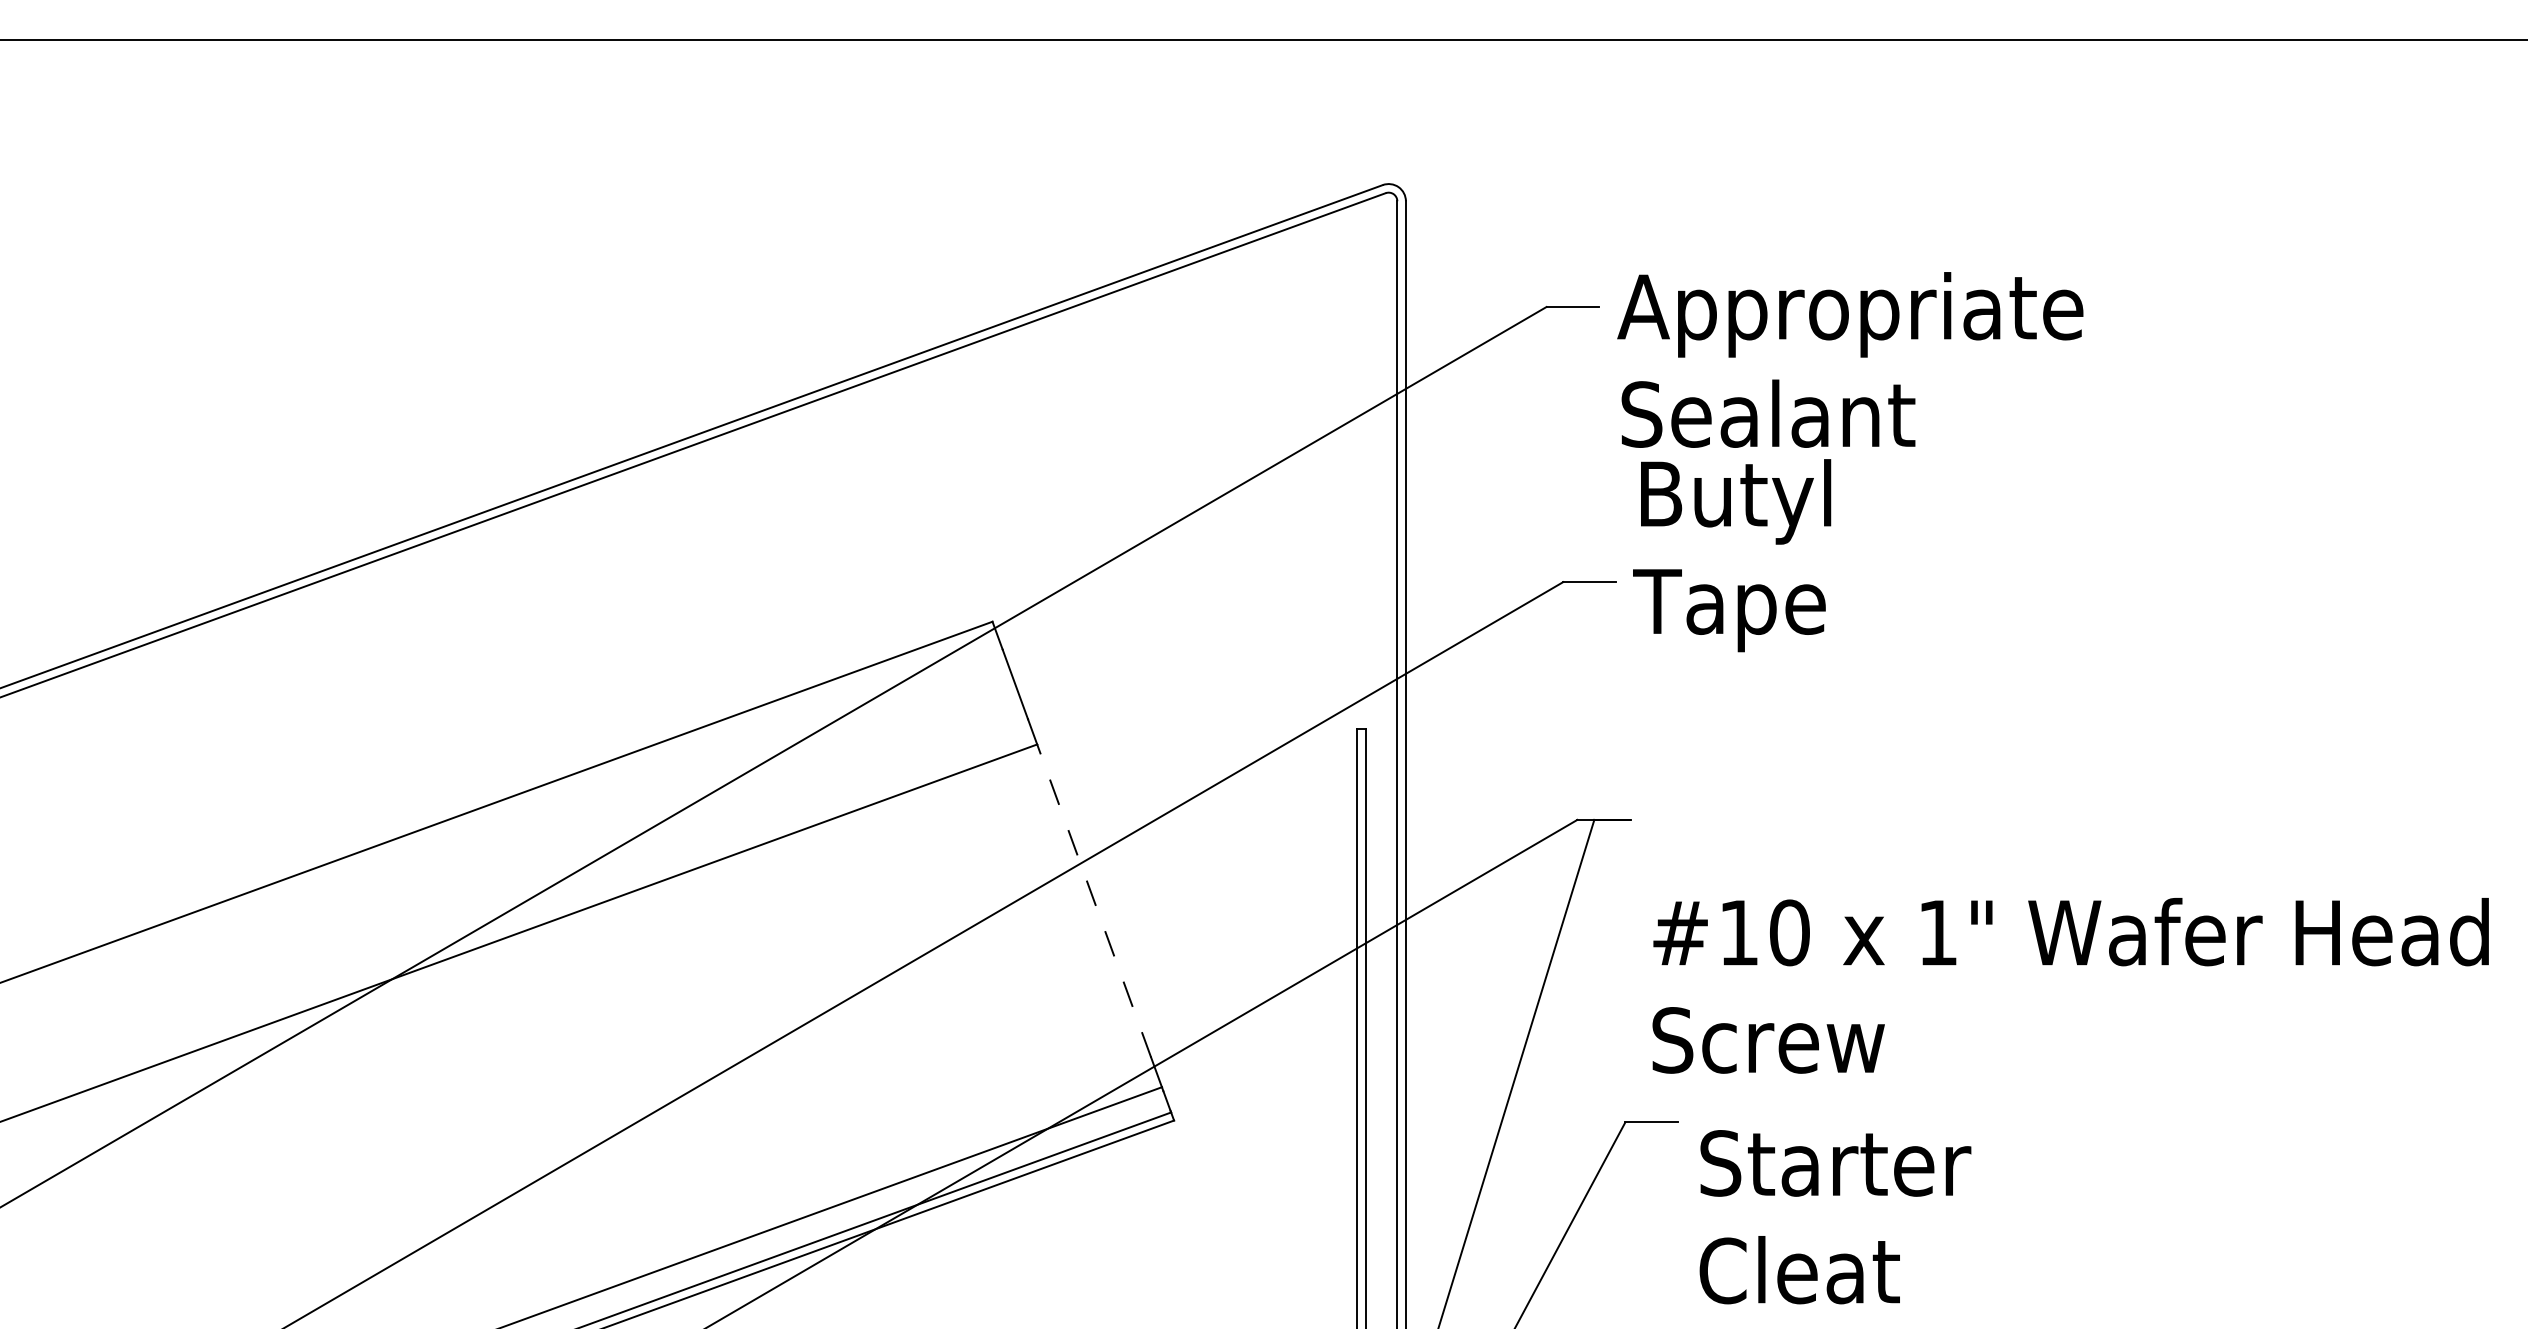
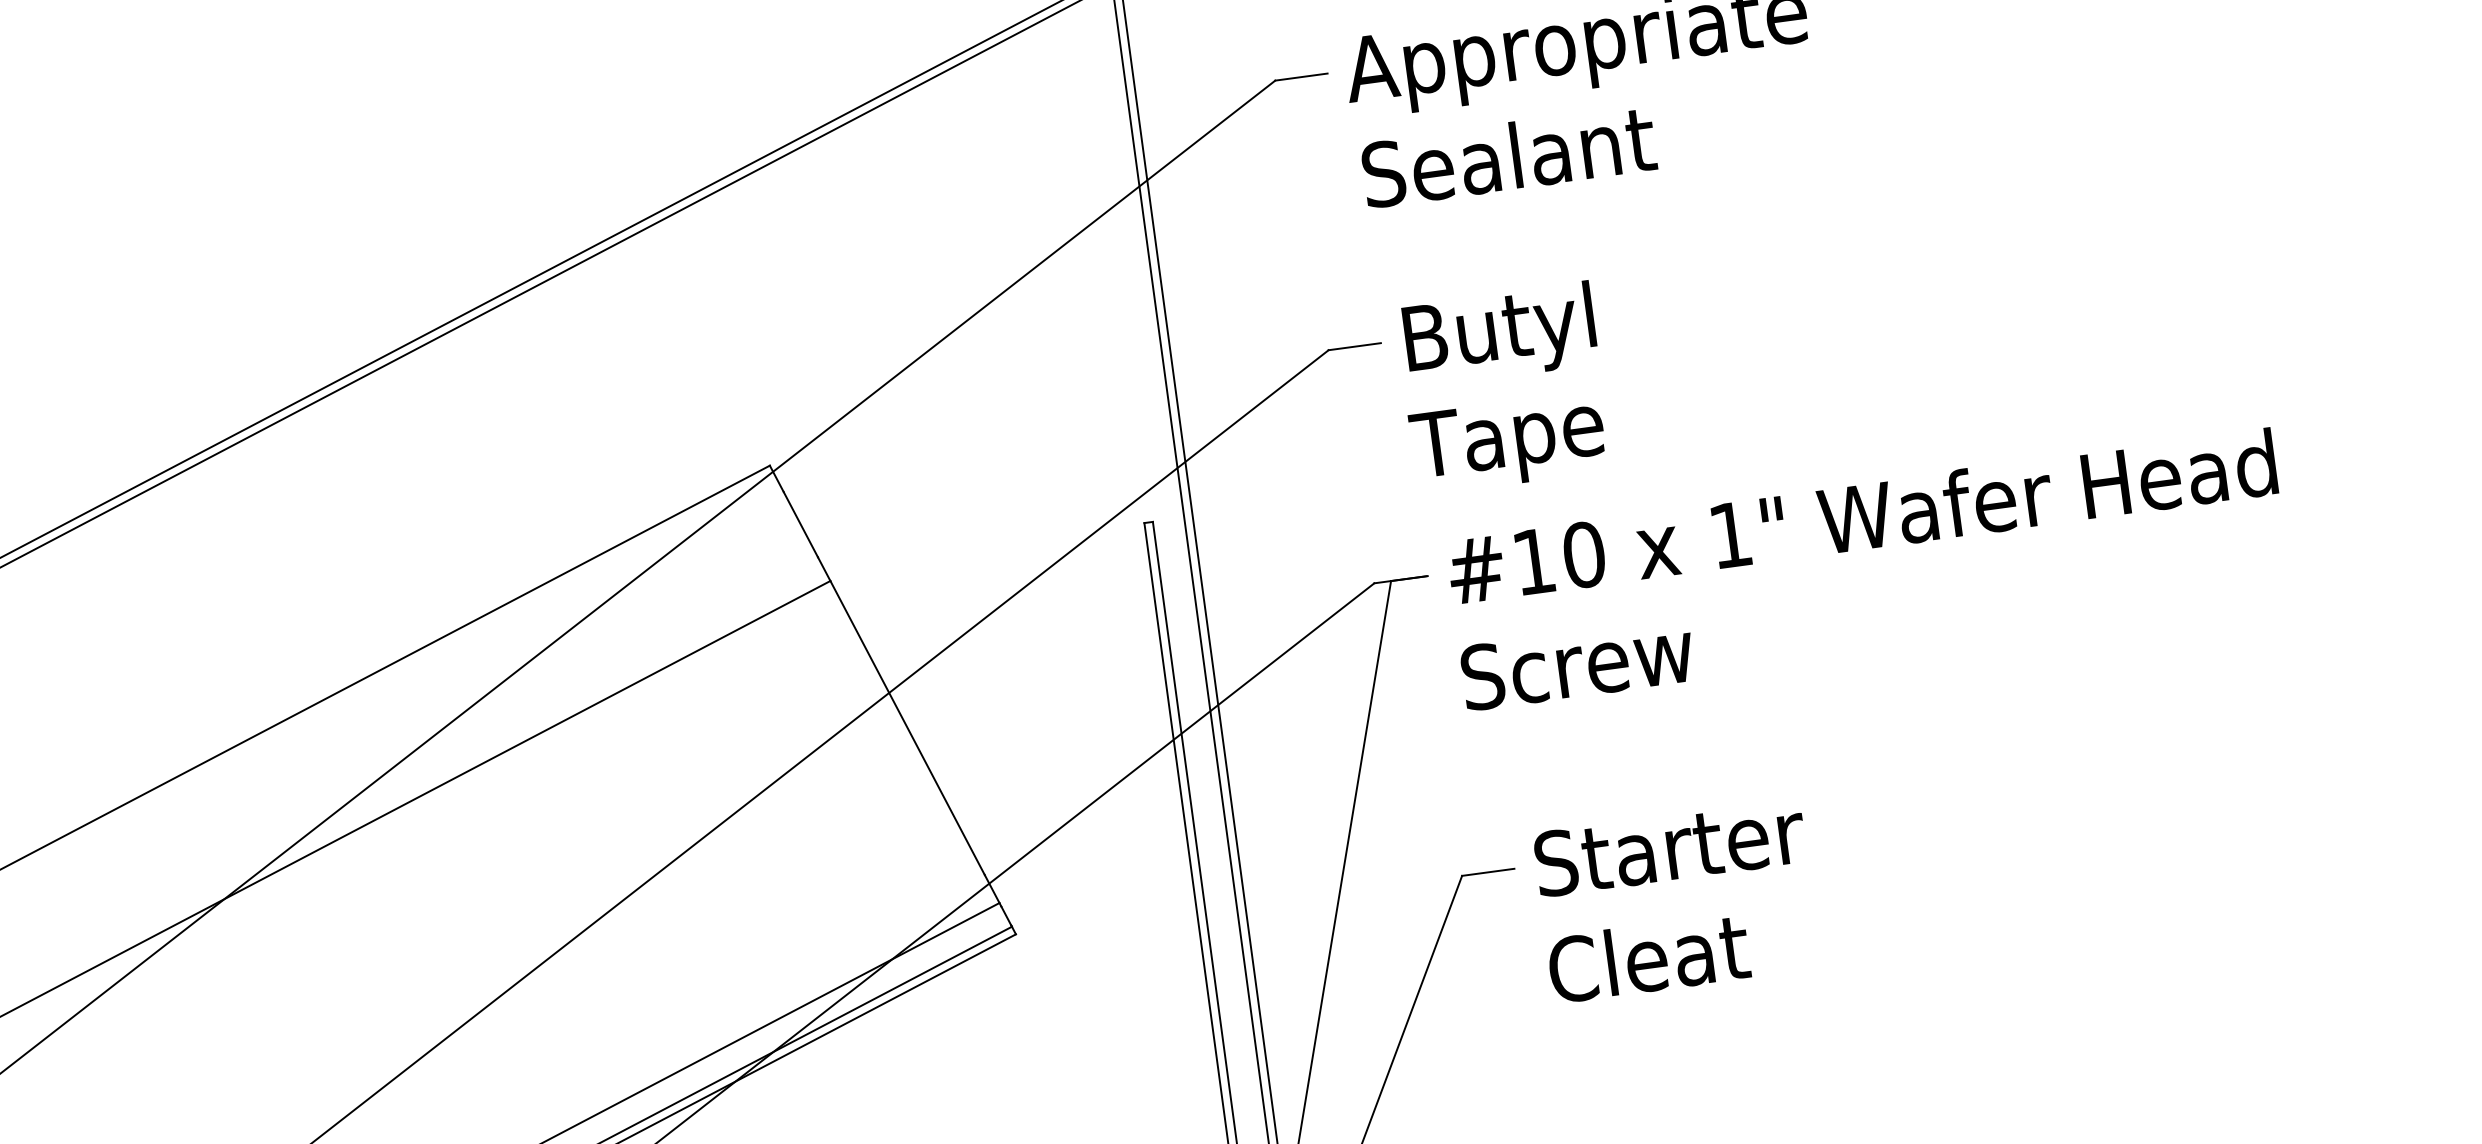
text: (1732, 555) -> (1504, 388), moved
line: (1094, 900) -> (907, 727), dashed -> solid
text: (2070, 985) -> (1868, 569), moved
text: (1835, 1217) -> (1677, 901), moved

